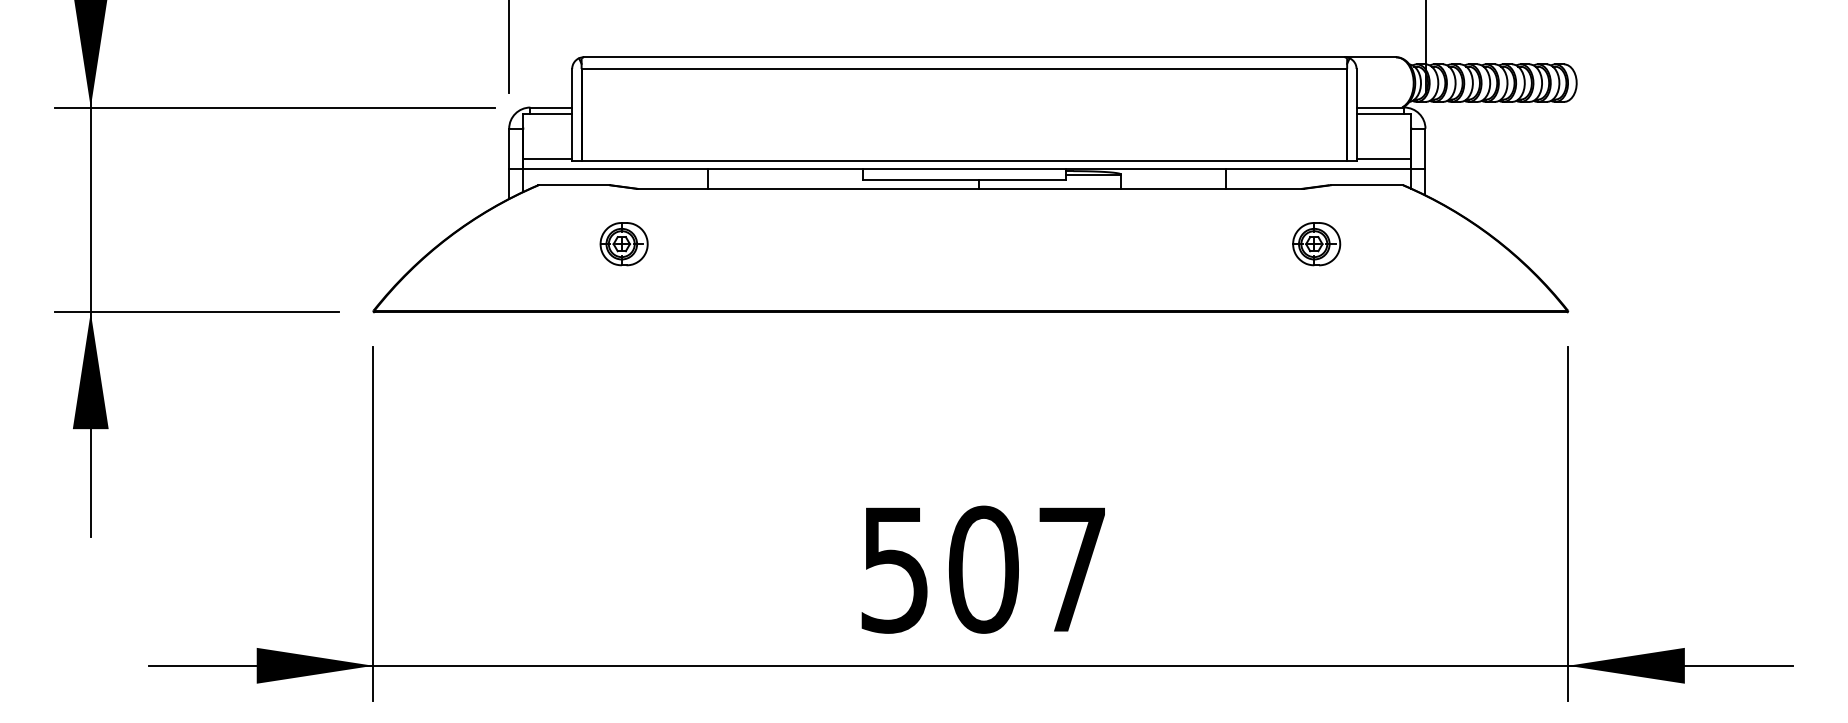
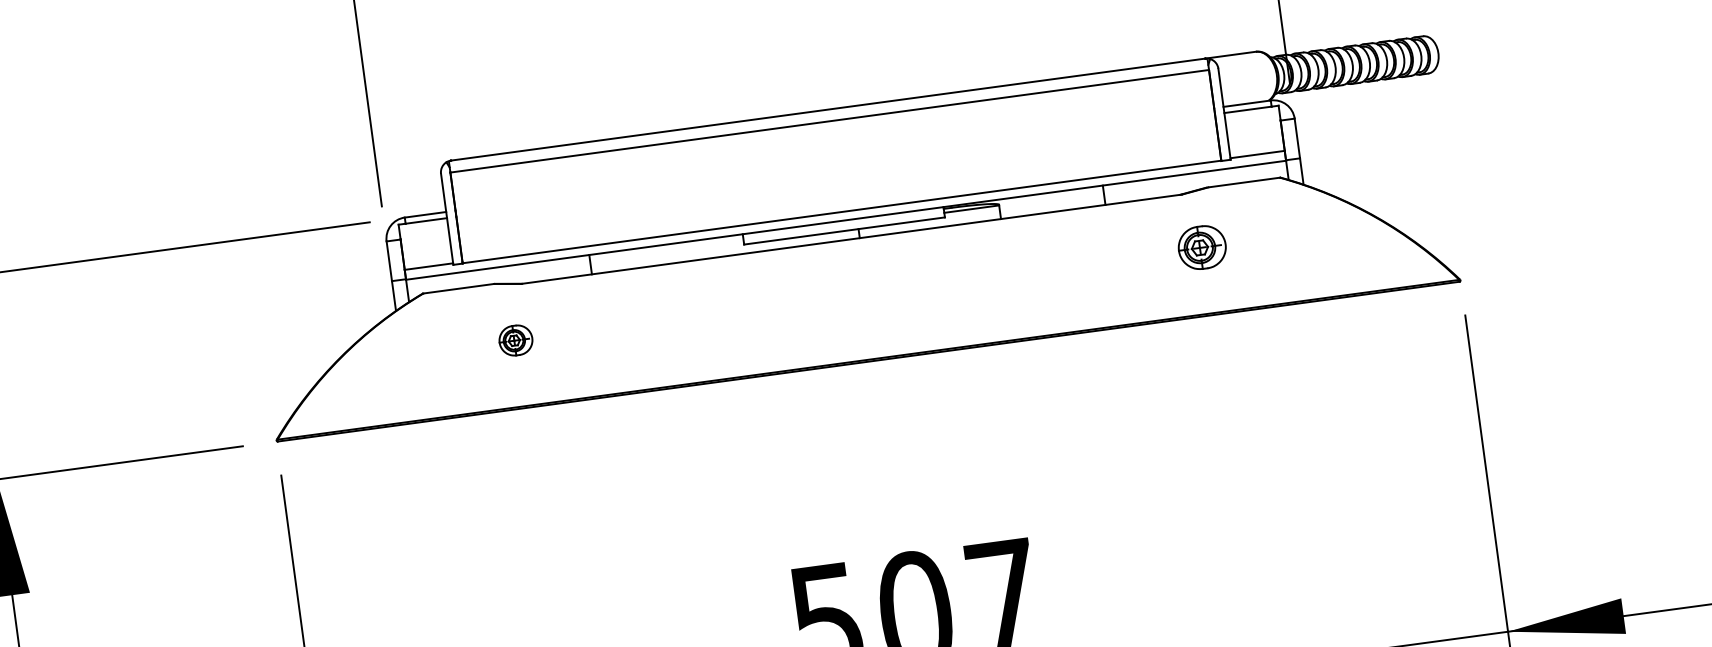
part: (623, 244) -> (515, 340), size x0.7

